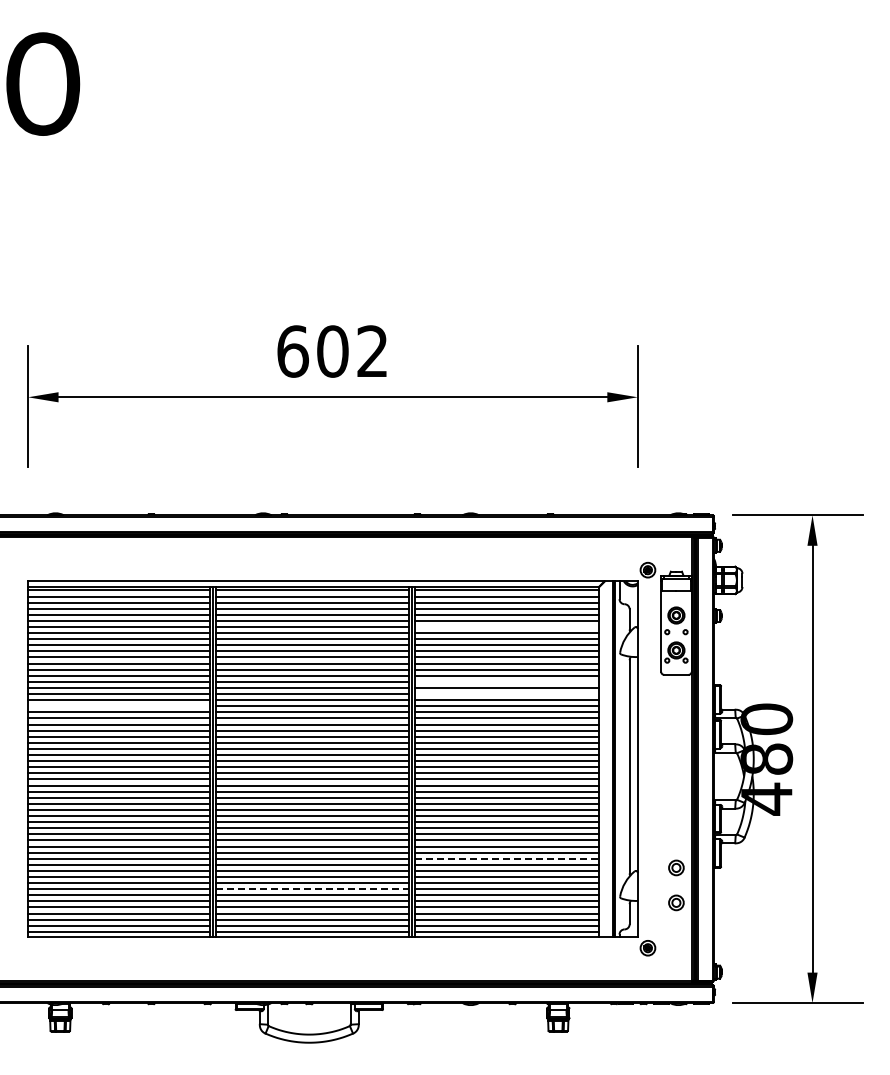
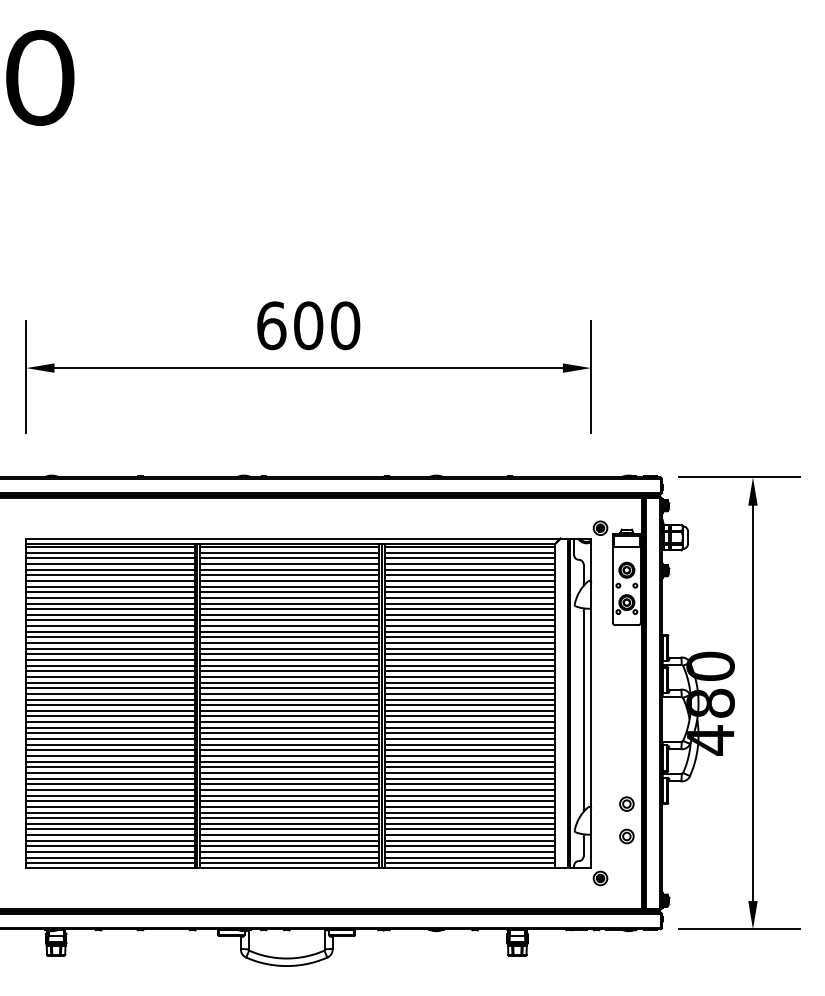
text: (372, 351) -> (345, 325), 602 -> 600
line: (507, 626) -> (470, 580), added
line: (507, 681) -> (470, 631), added
line: (507, 694) -> (470, 643), added
line: (118, 706) -> (110, 654), added
line: (507, 858) -> (470, 795), dashed -> solid
line: (312, 889) -> (289, 824), dashed -> solid

